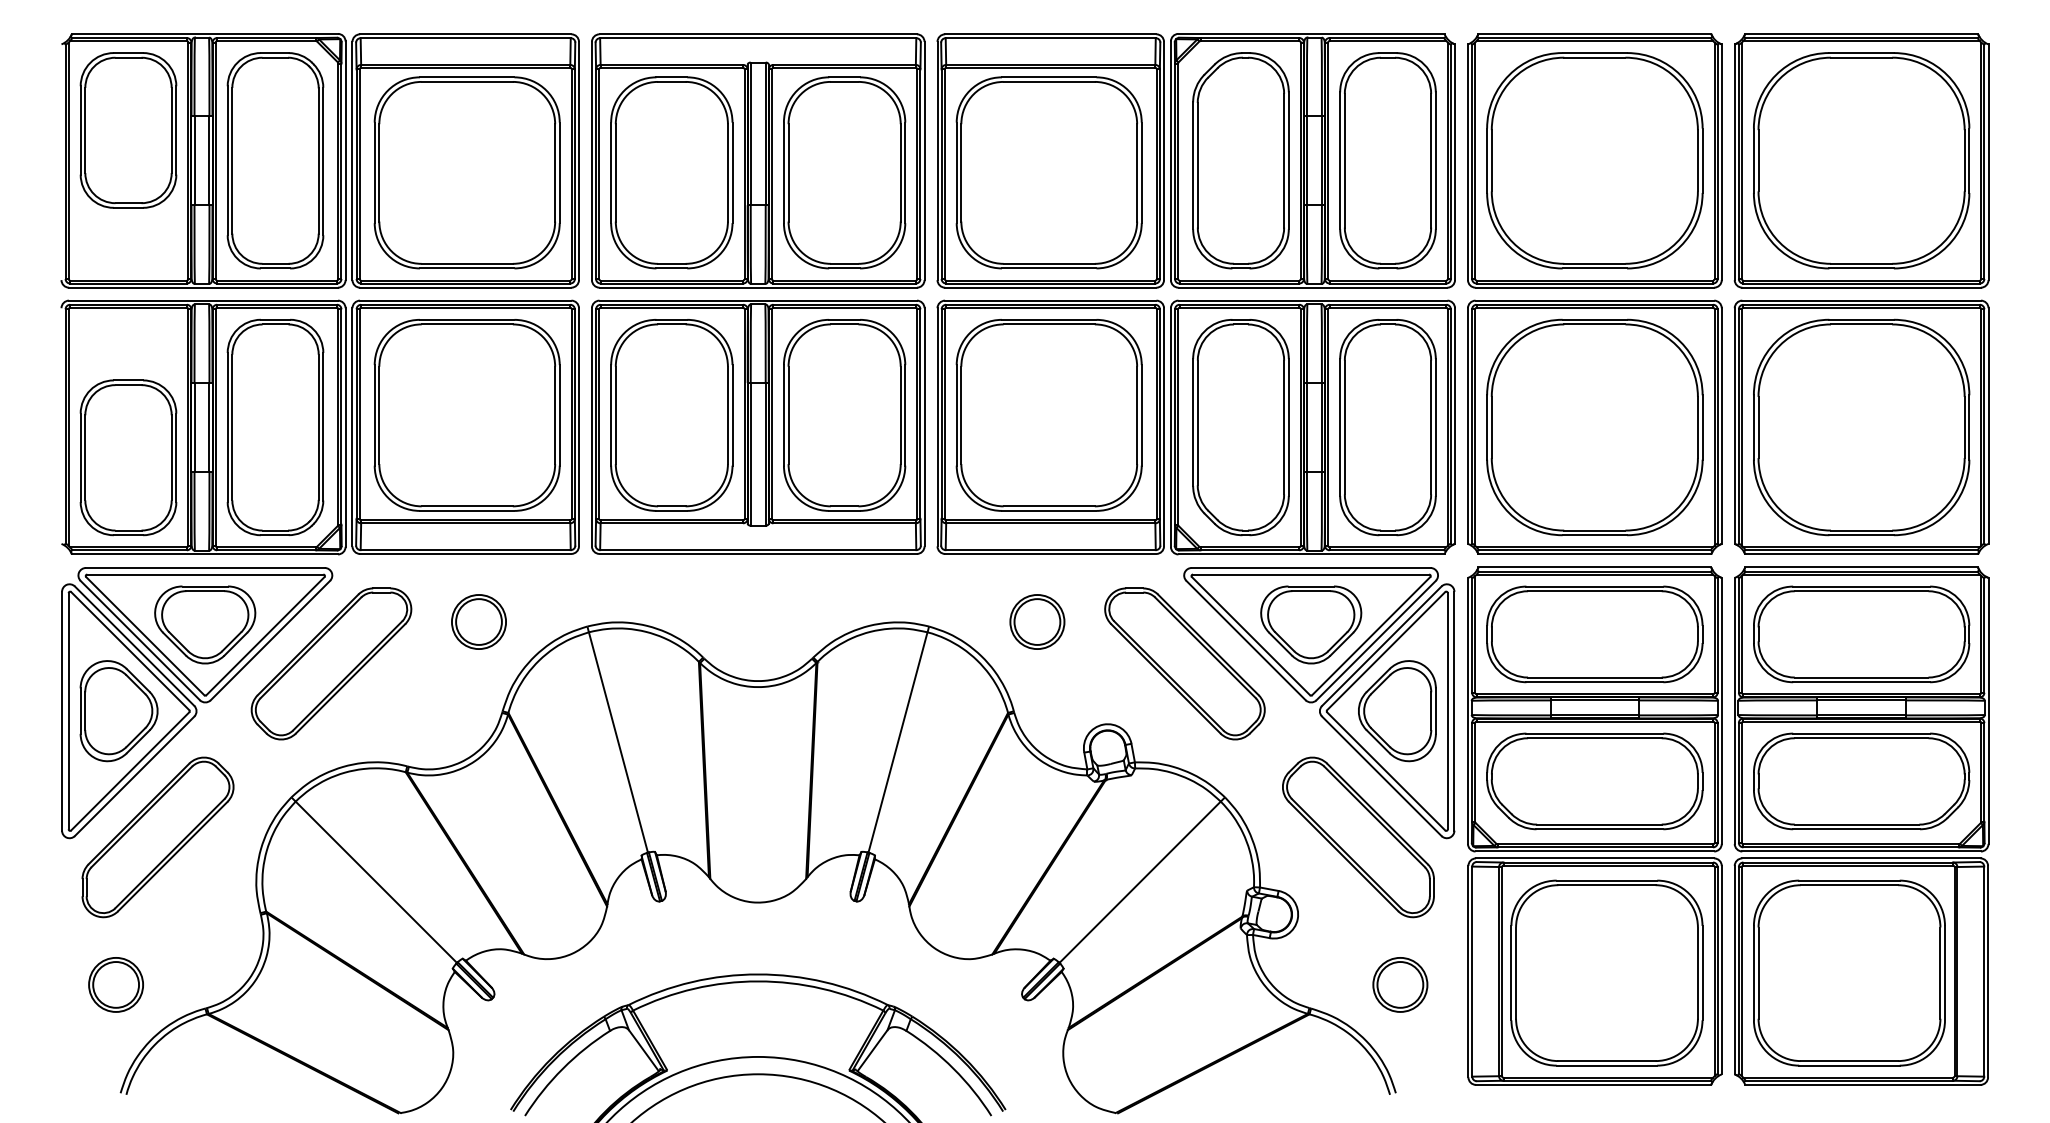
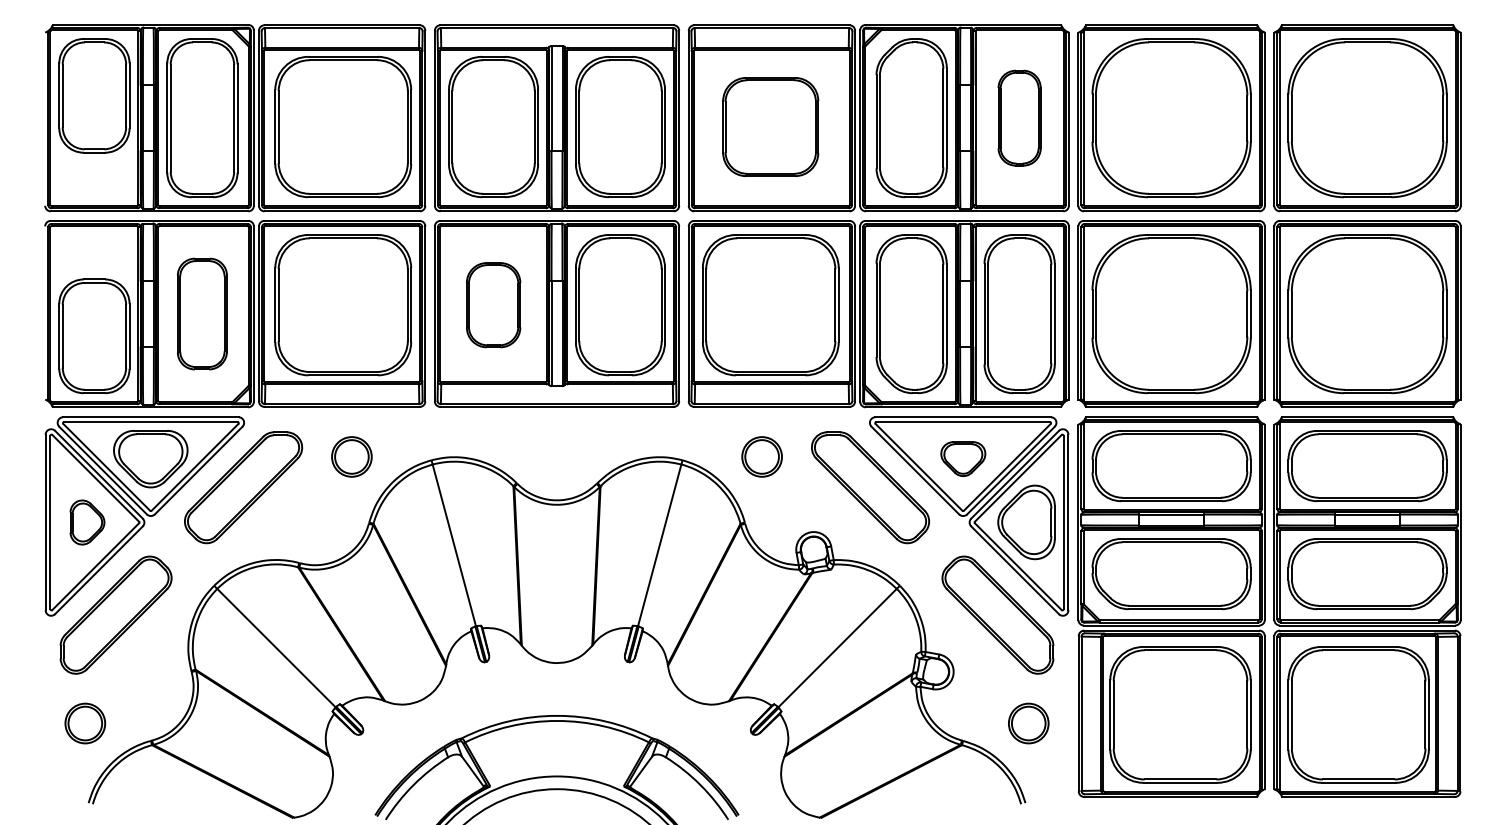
part: (1387, 160) -> (1019, 117), size x0.6
part: (1048, 172) -> (770, 126), size x0.7
part: (671, 415) -> (493, 305), size x0.6
part: (275, 427) -> (202, 314), size x0.7
part: (1311, 624) -> (963, 458), size x0.6
part: (118, 711) -> (87, 522), size x0.6

